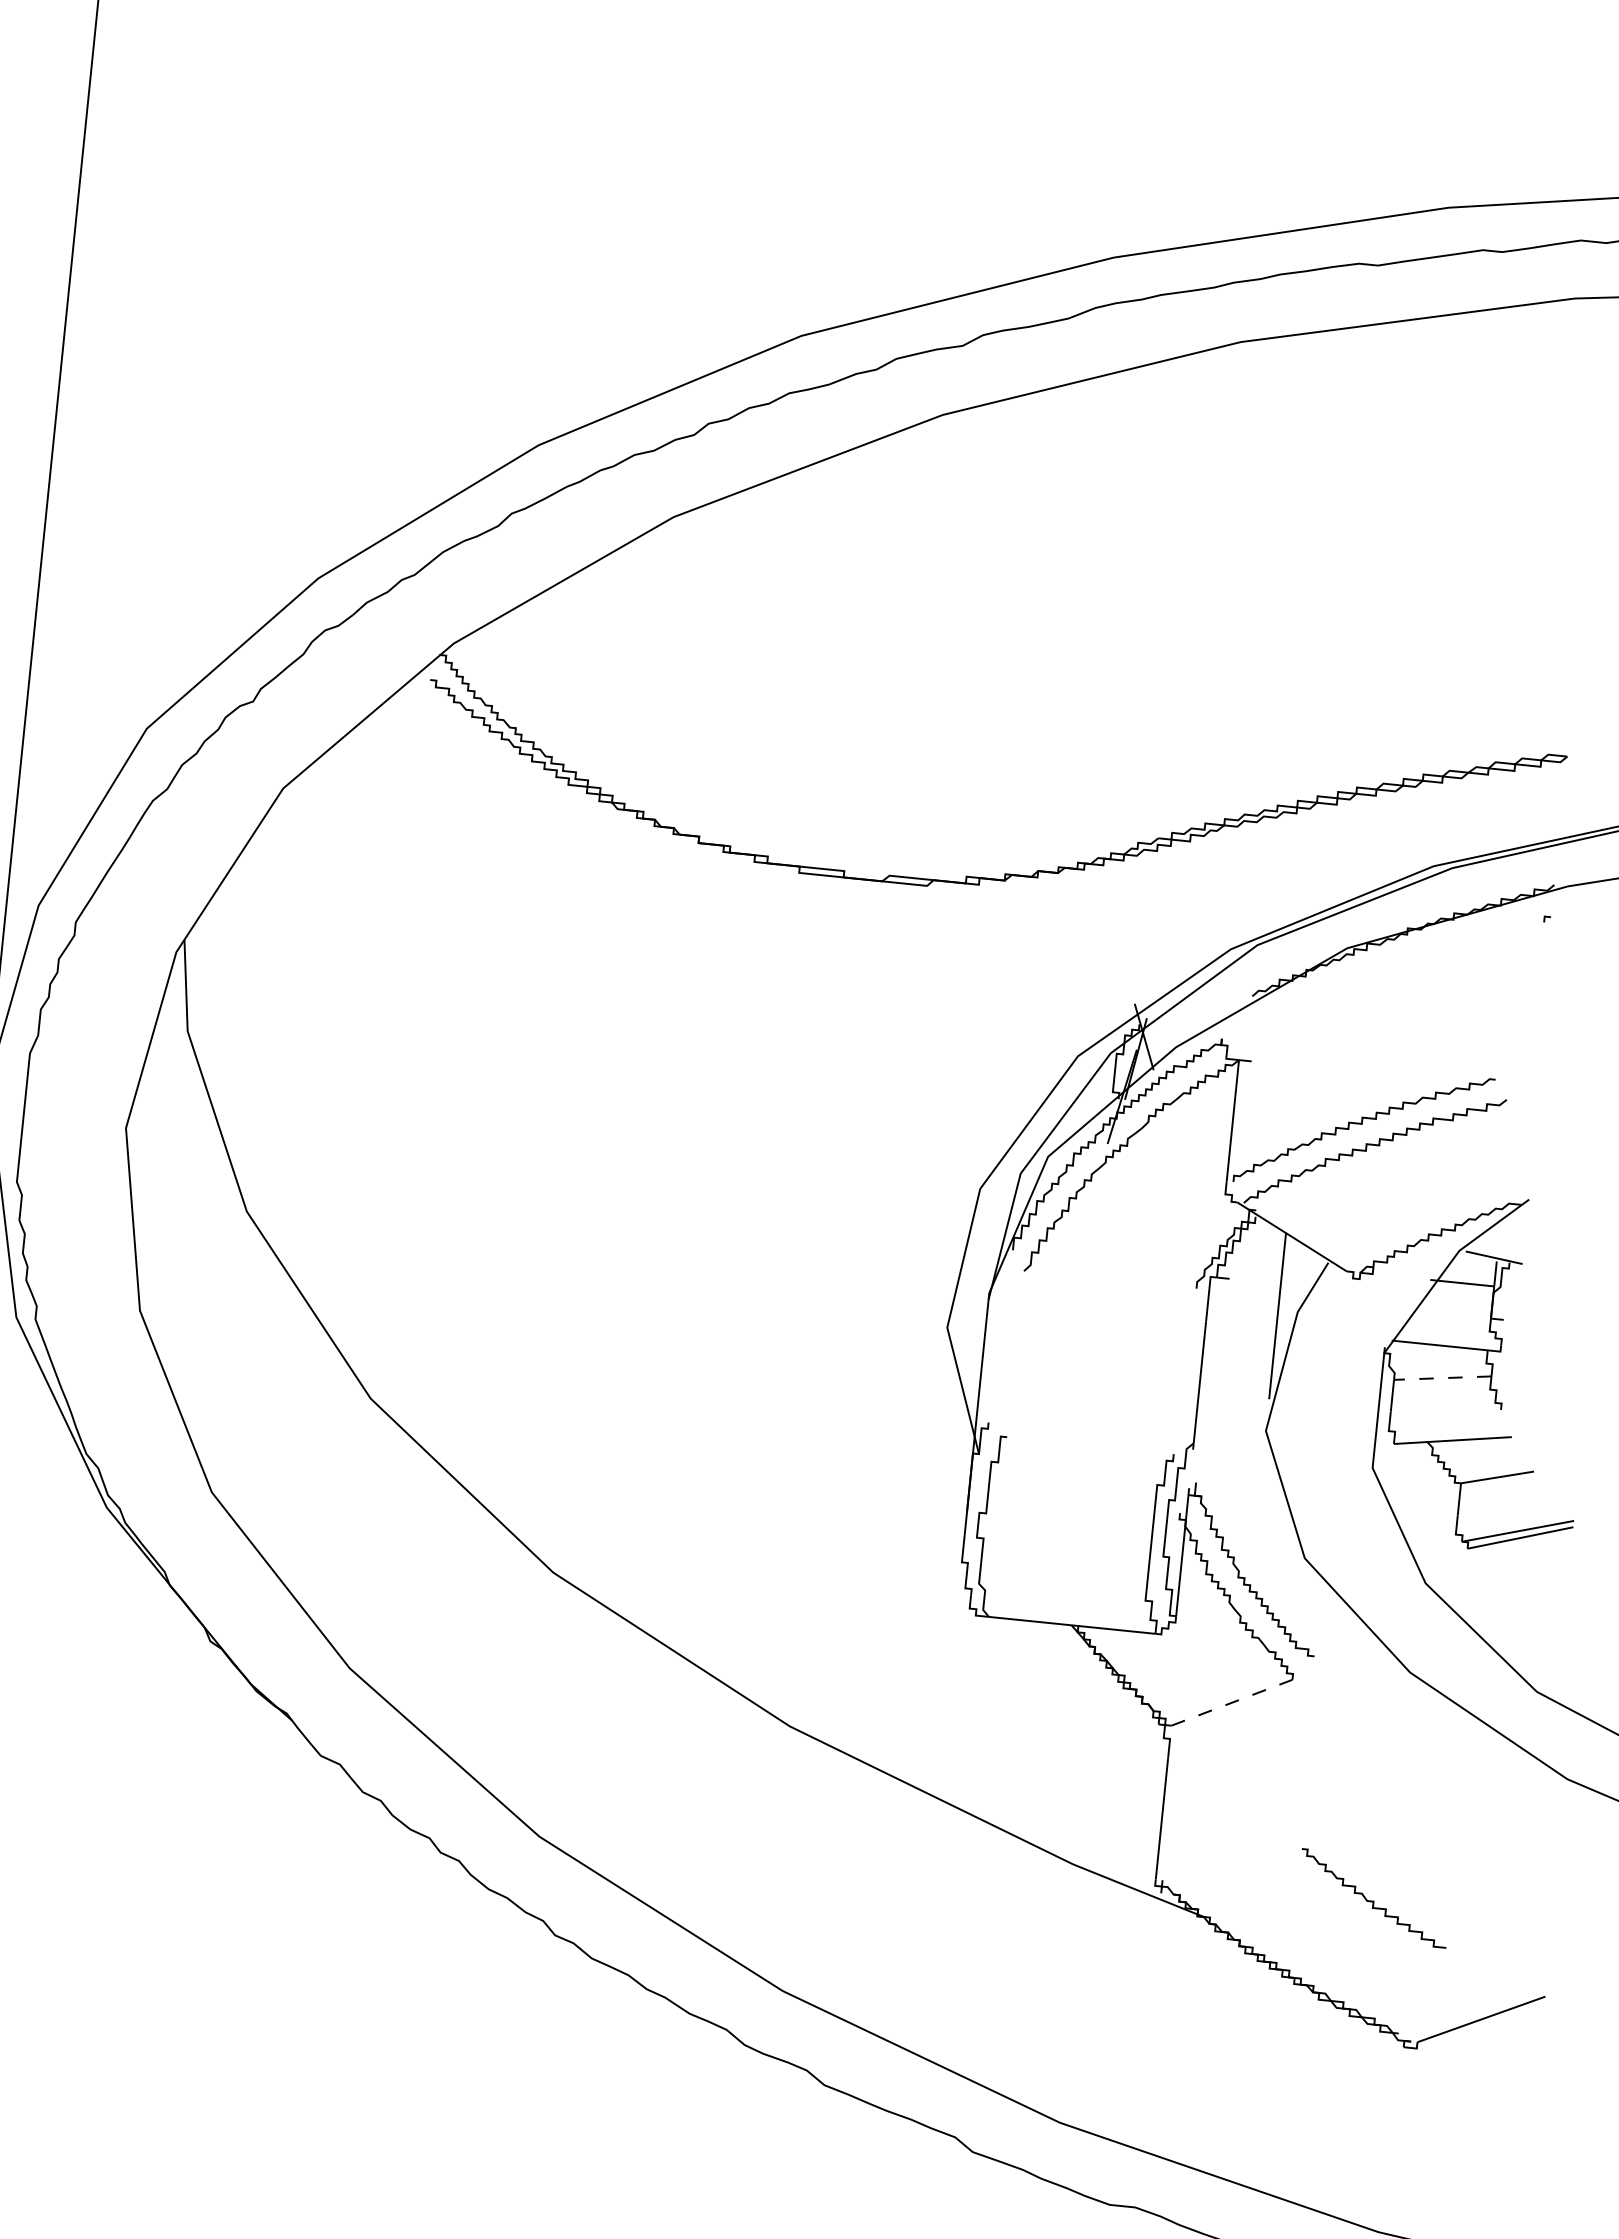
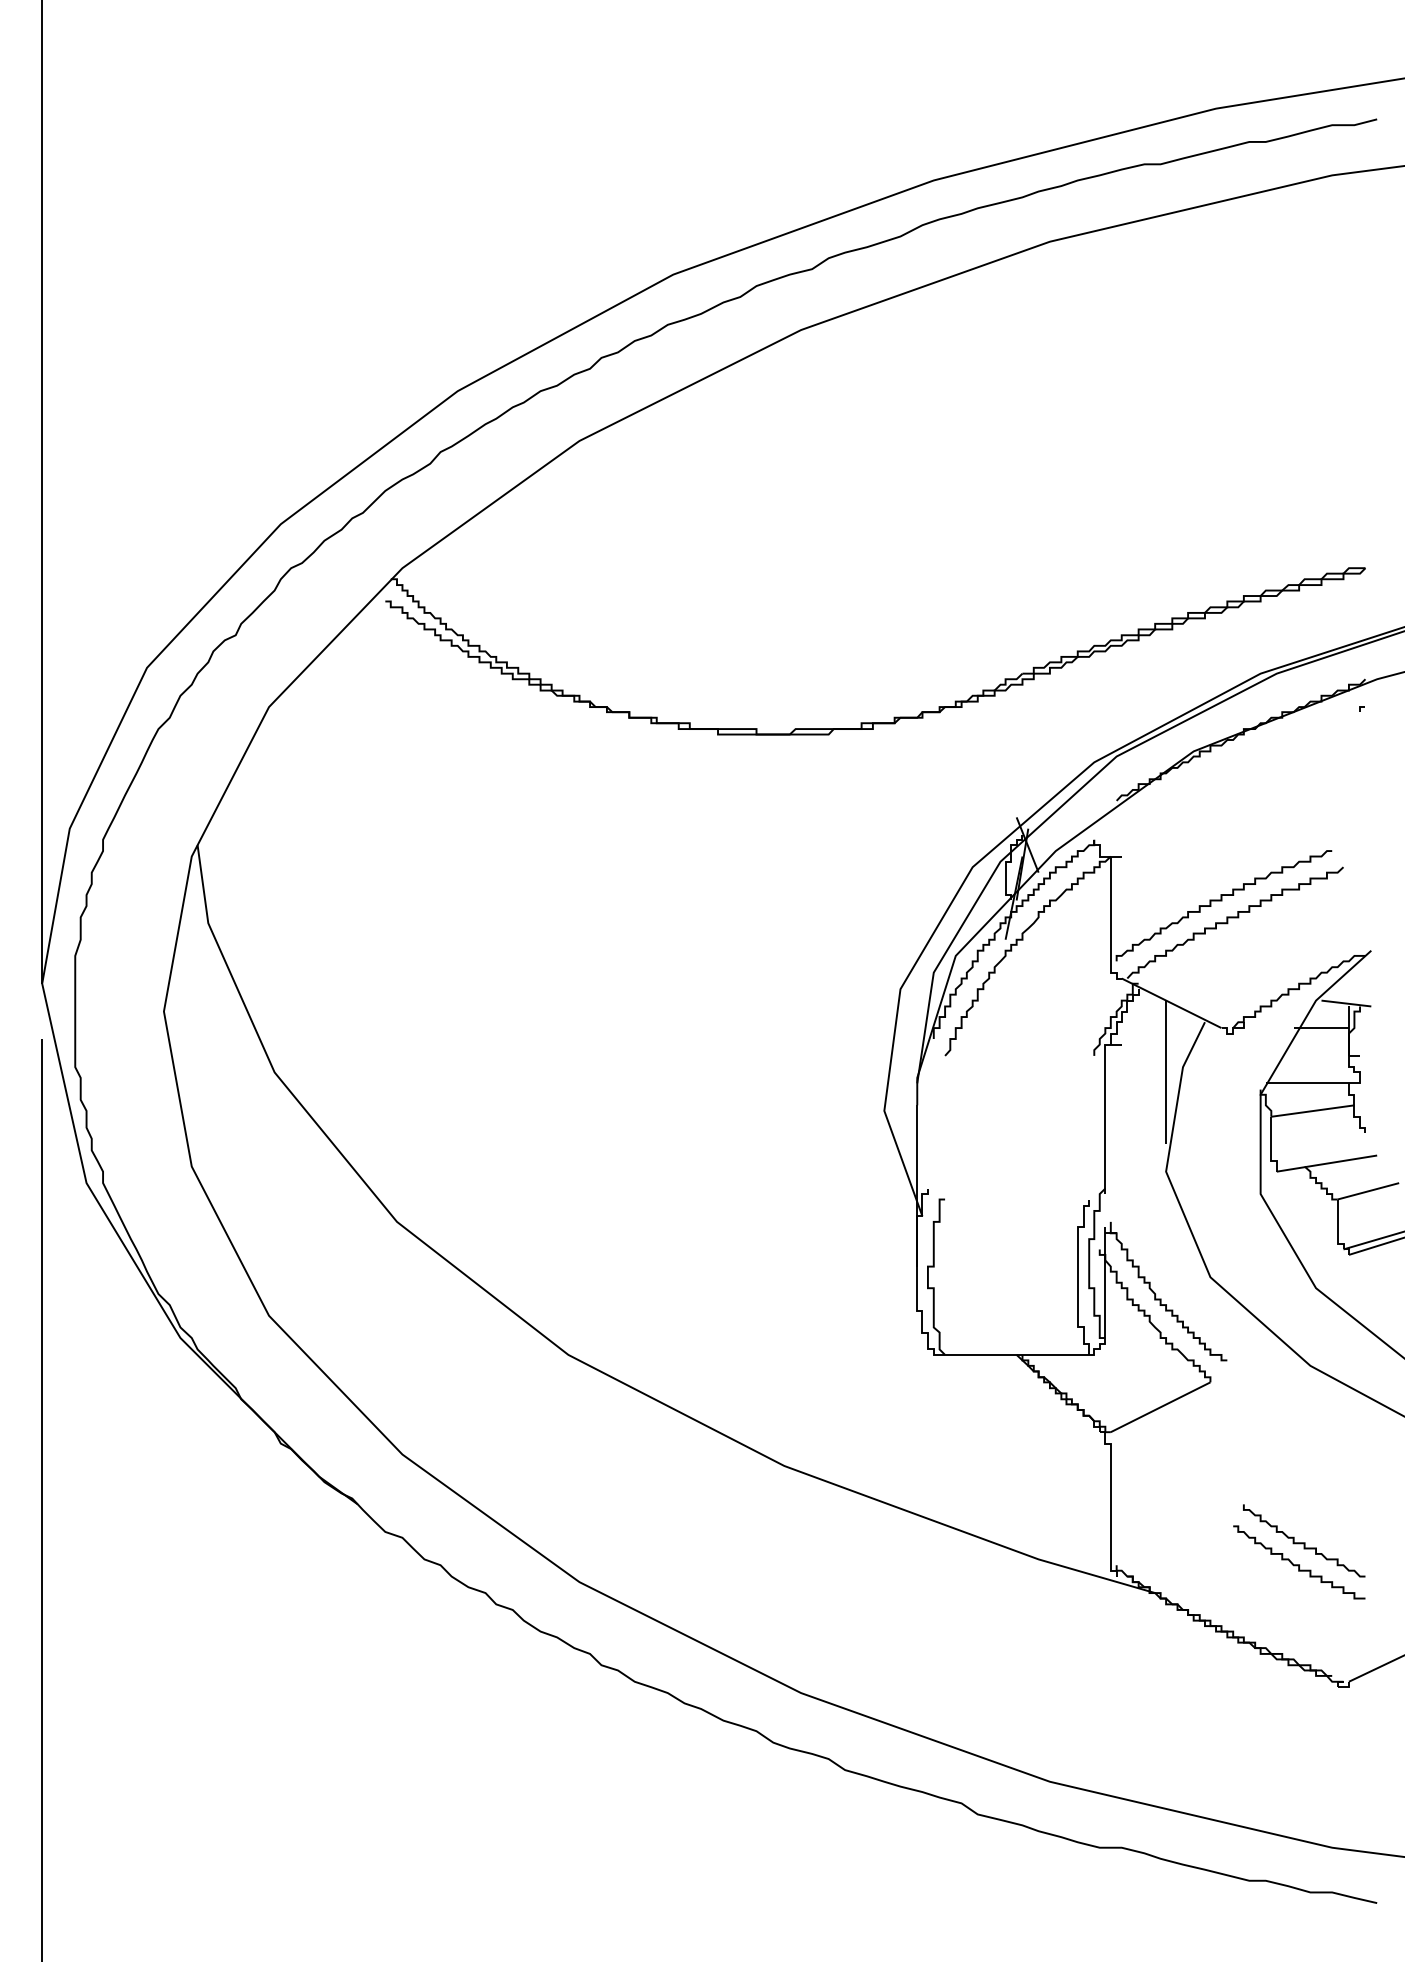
line: (1442, 1378) -> (1312, 1111), dashed -> solid
line: (1231, 1703) -> (1160, 1407), dashed -> solid
curve: (1382, 1876) -> (1304, 1542), added

